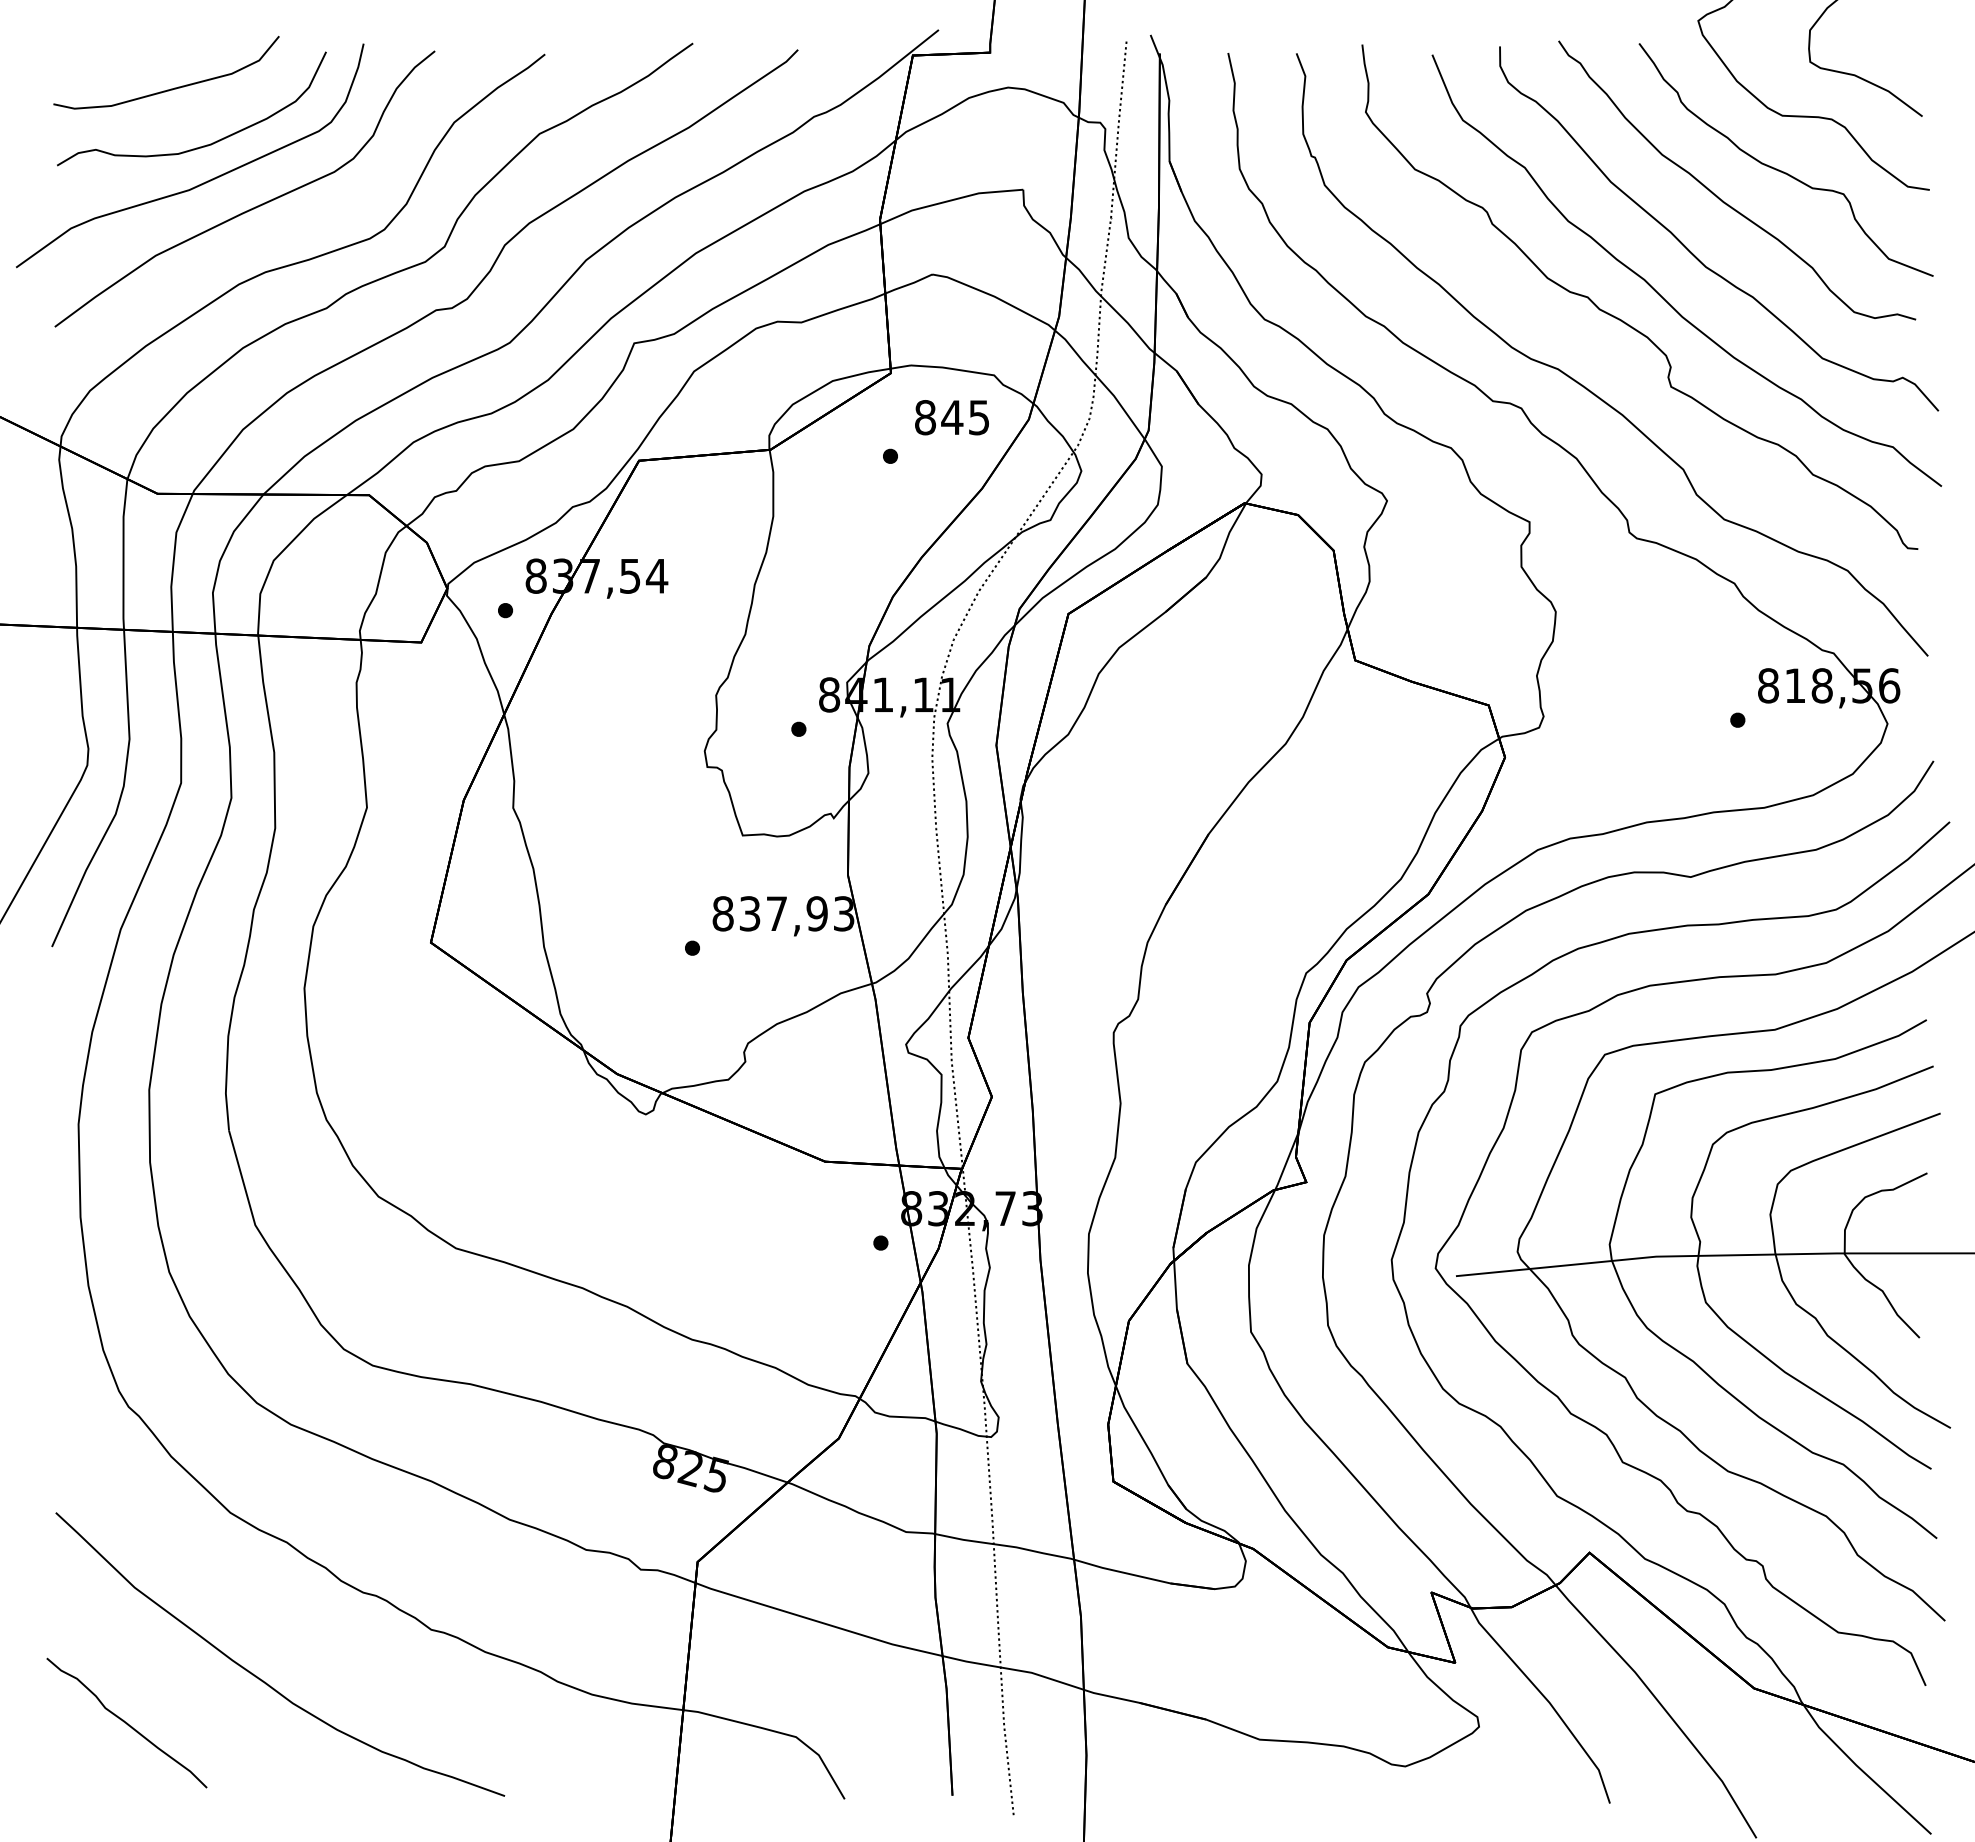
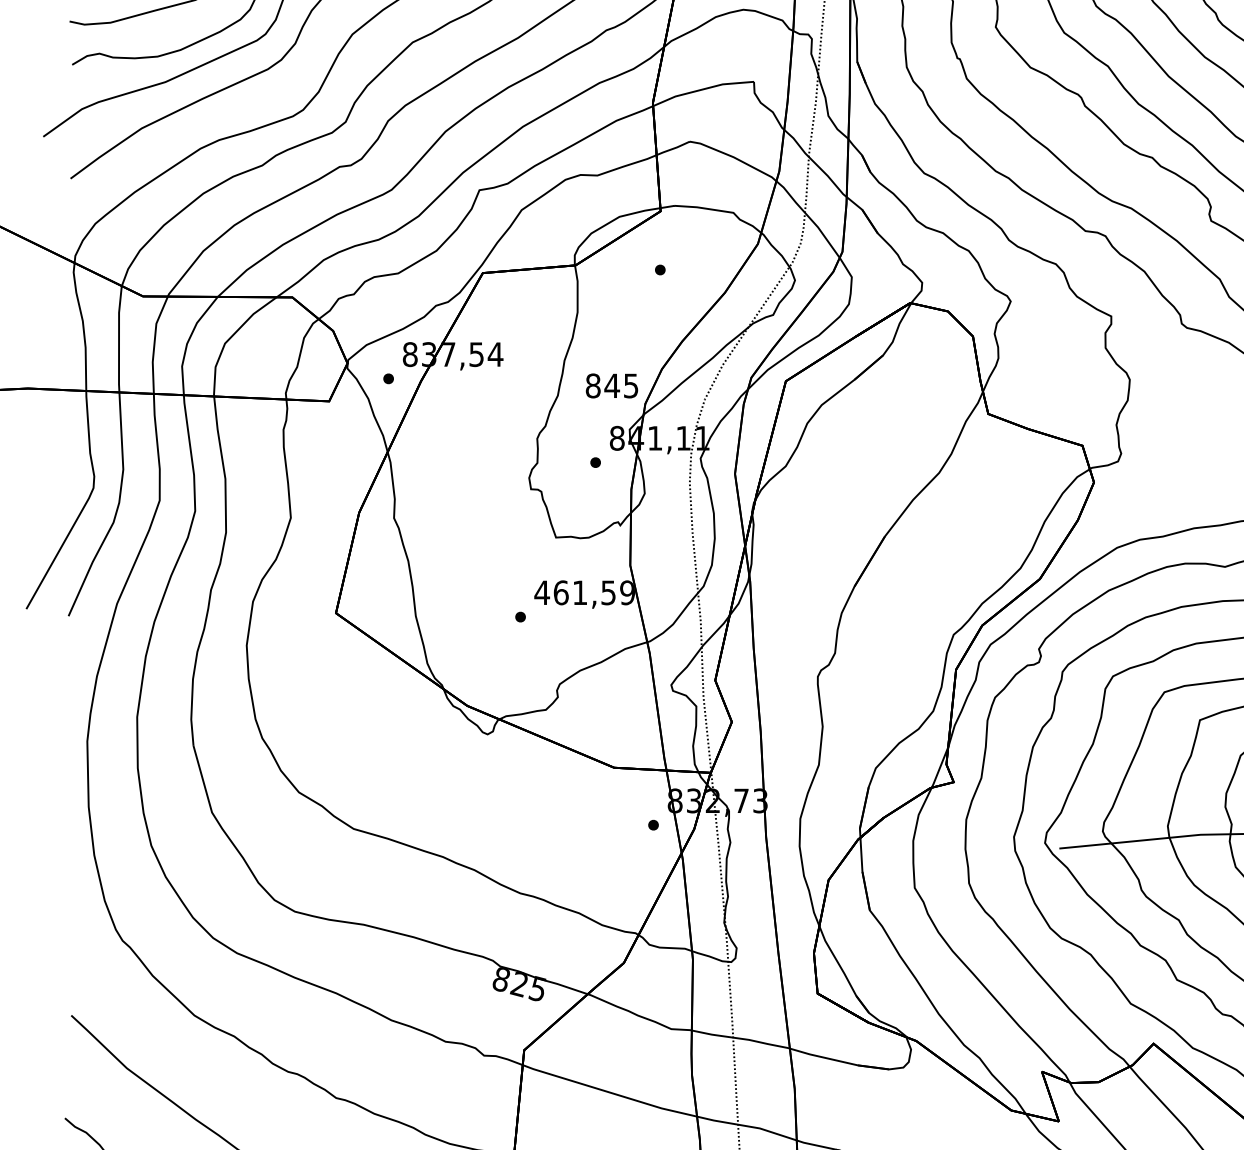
text: (951, 417) -> (611, 385), moved
text: (782, 913) -> (584, 592), 837,93 -> 461,59

